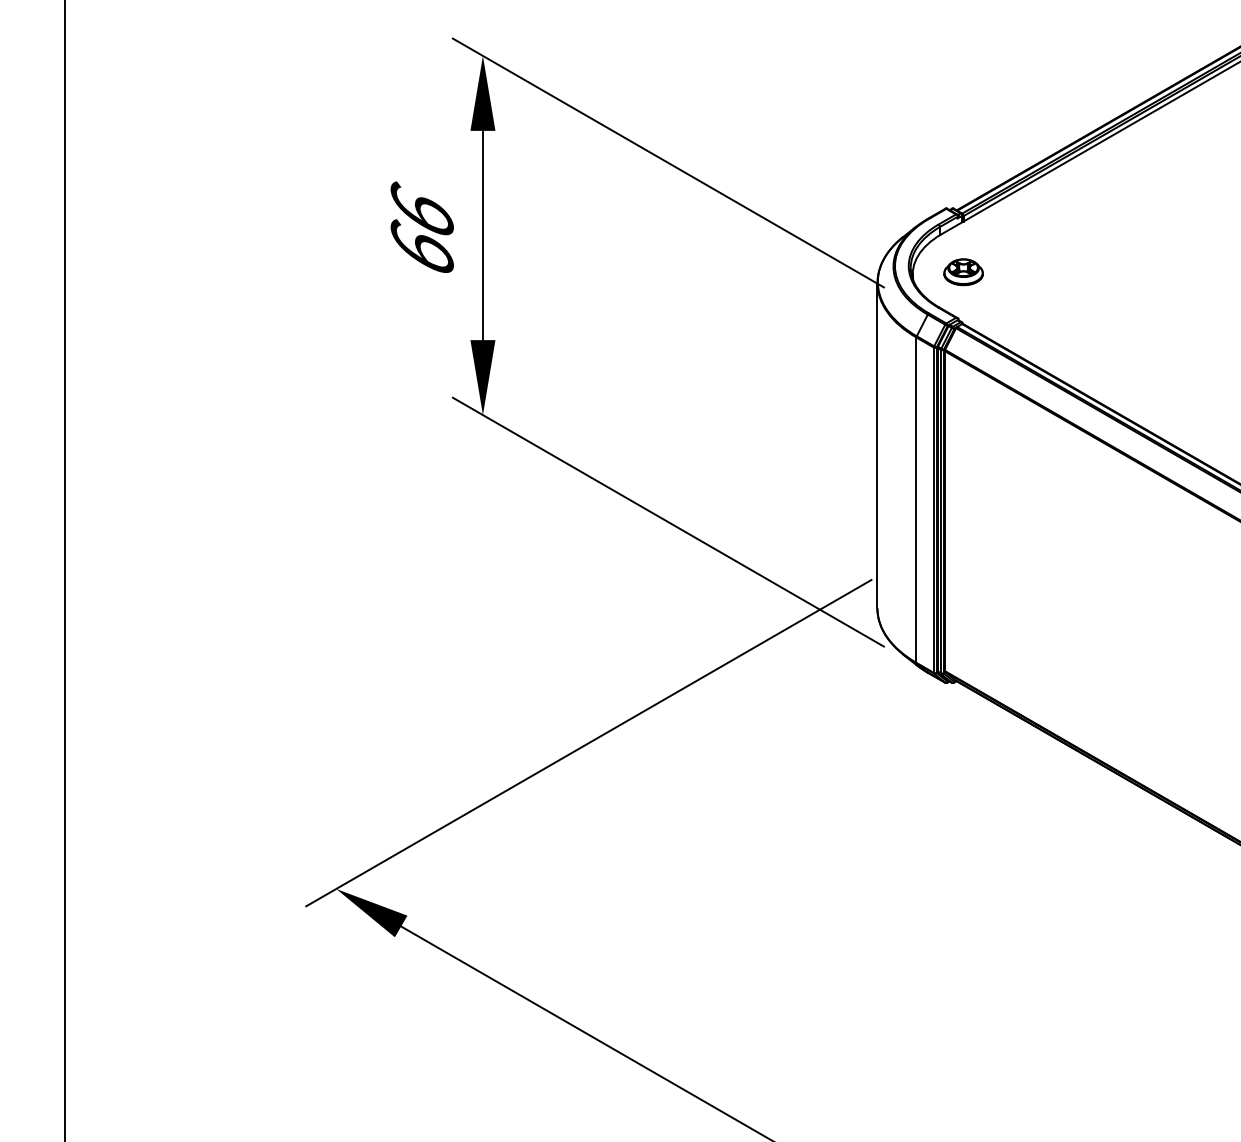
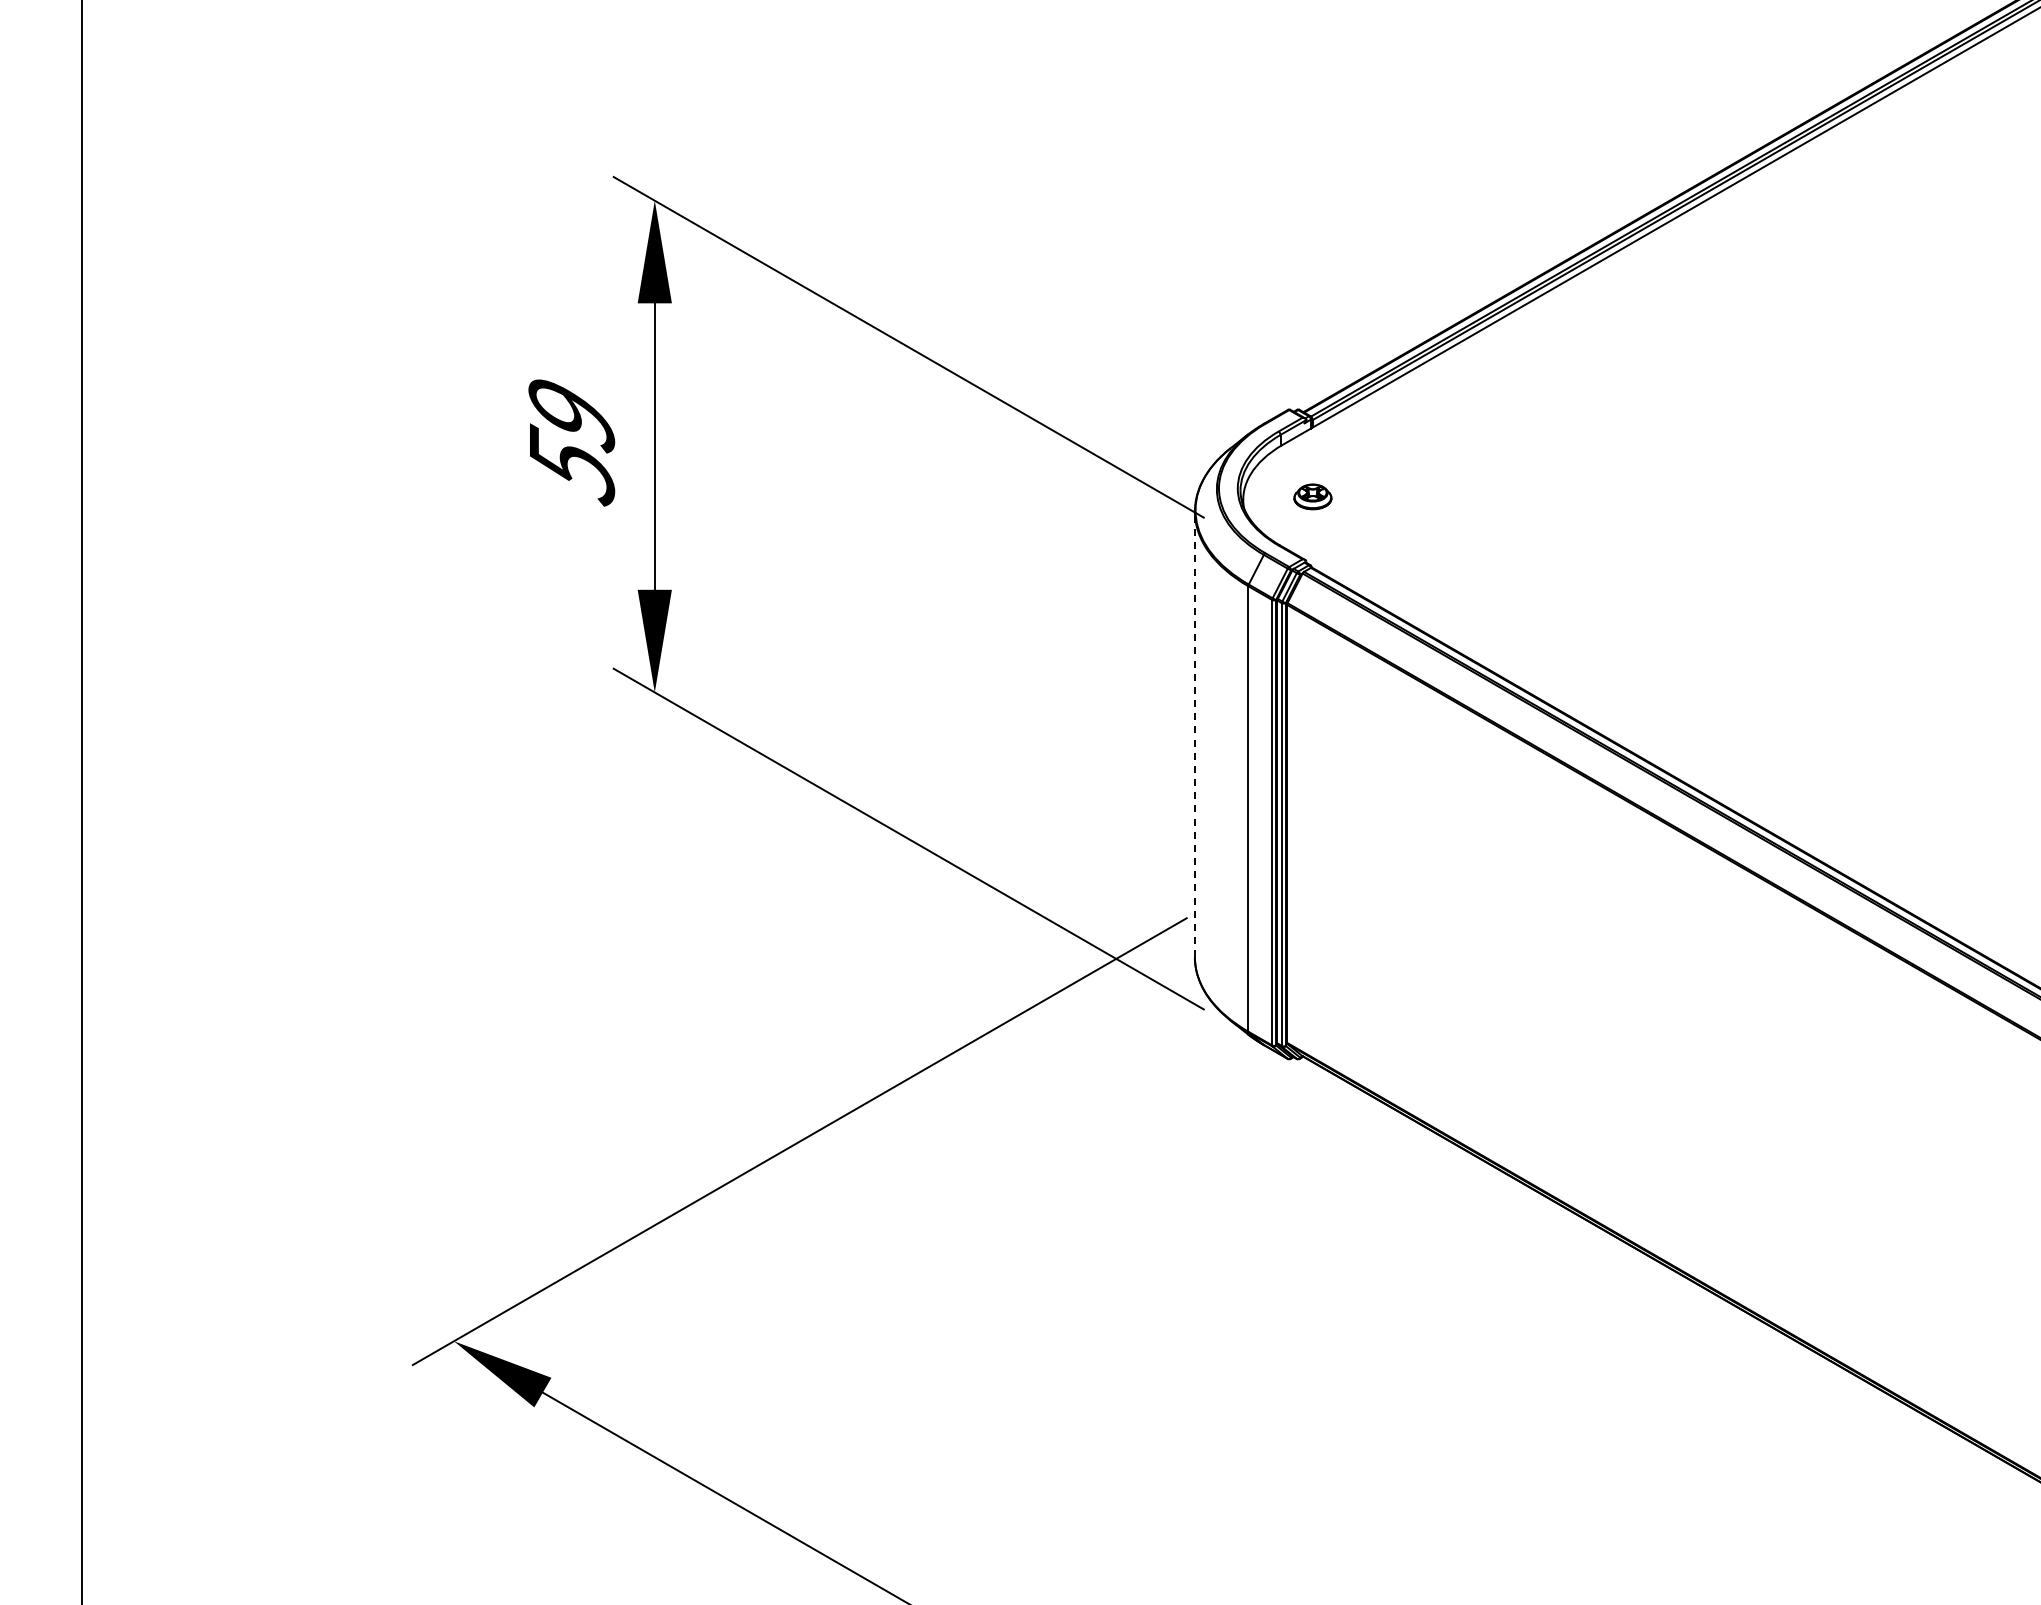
text: (422, 230) -> (571, 439), 66 -> 59
part: (963, 271) -> (1312, 496), size x0.7
line: (877, 445) -> (1194, 734), solid -> dashed

